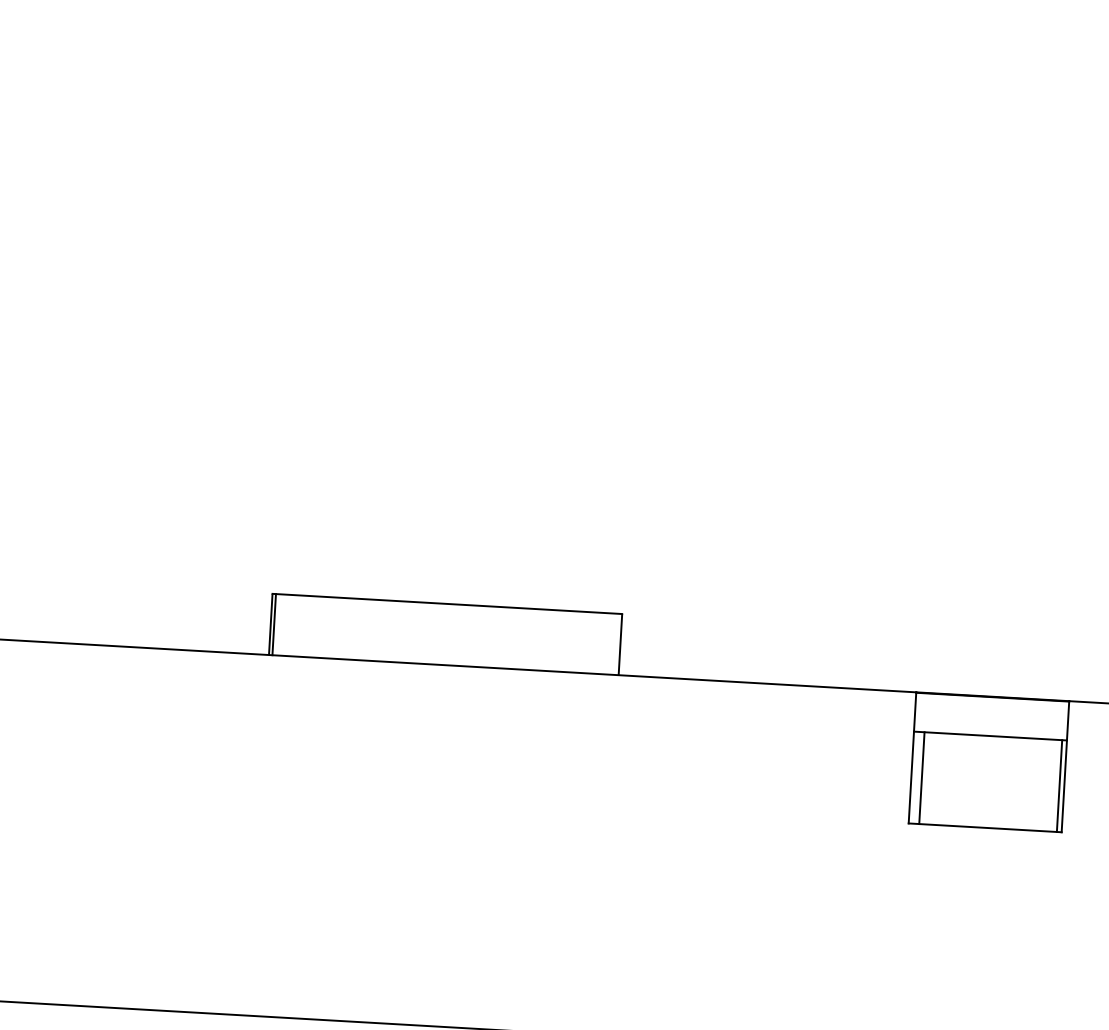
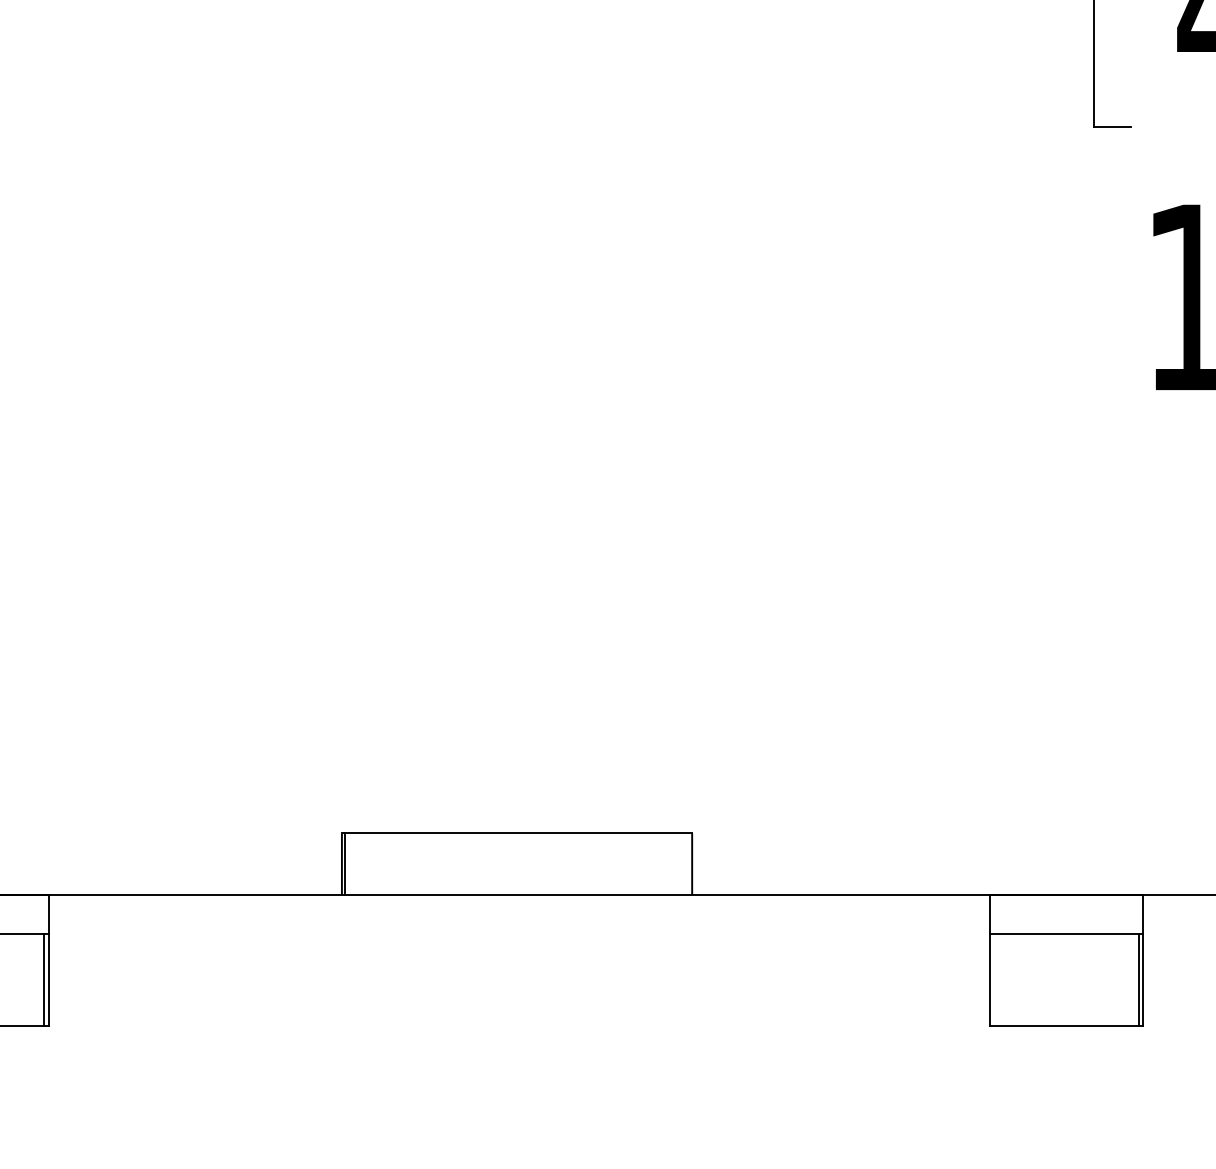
line: (921, 777) -> (1000, 979), removed

